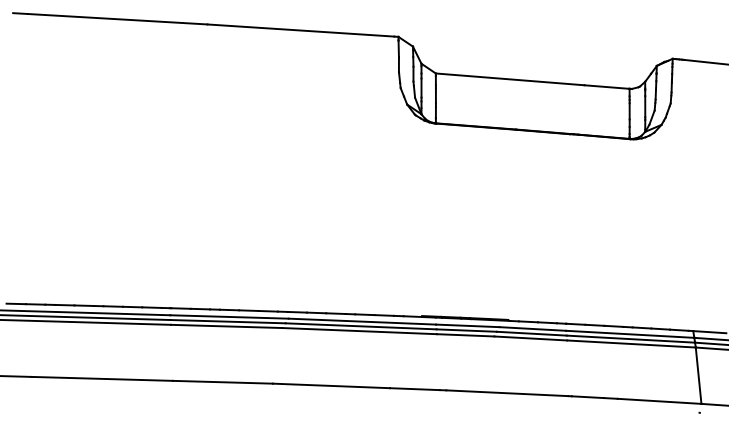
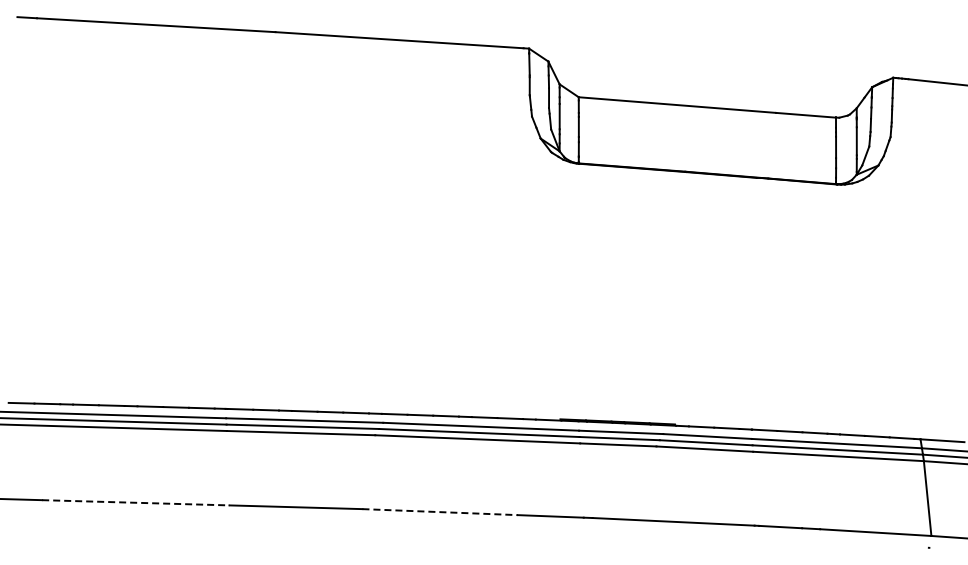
line: (102, 378) -> (135, 502), solid -> dashed
line: (331, 386) -> (440, 512), solid -> dashed

